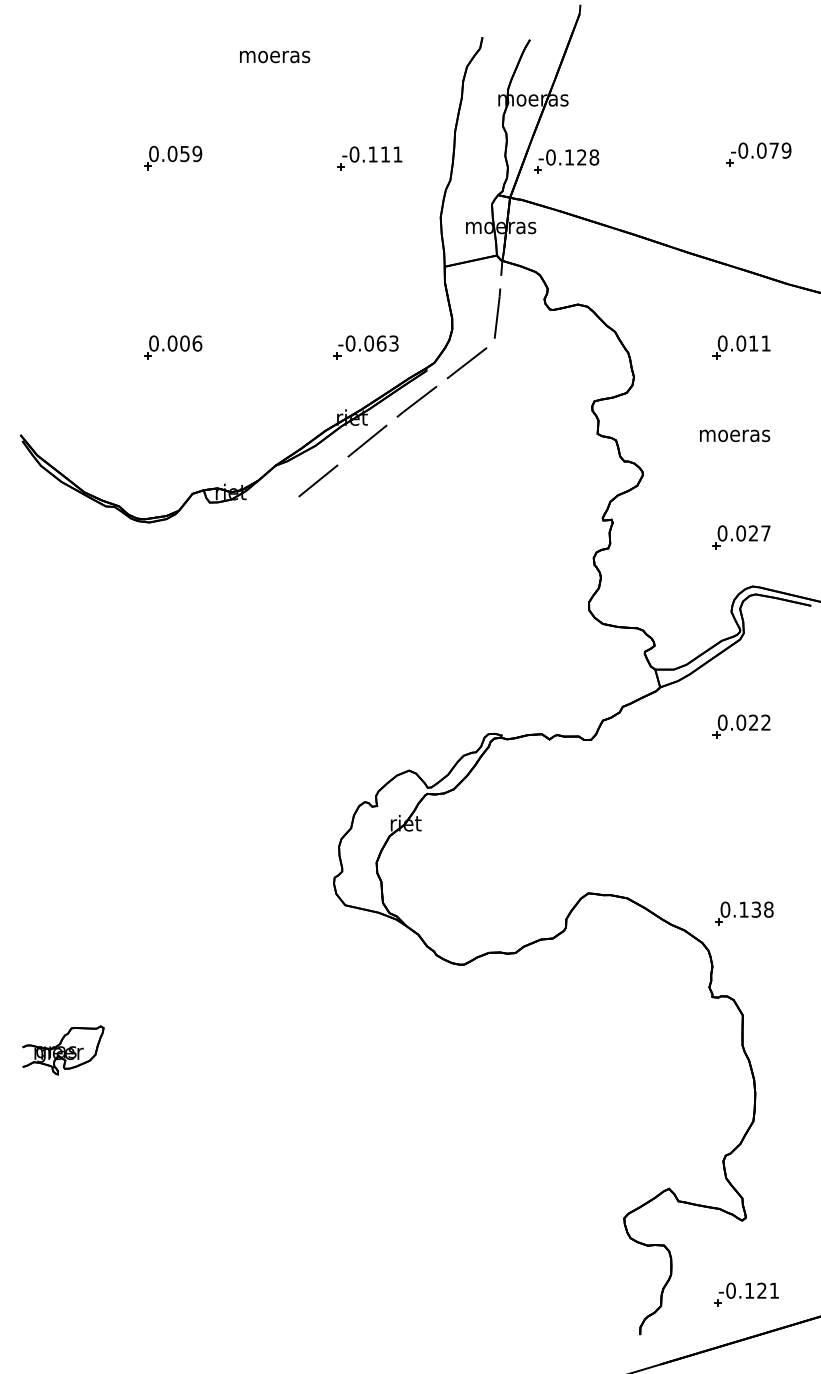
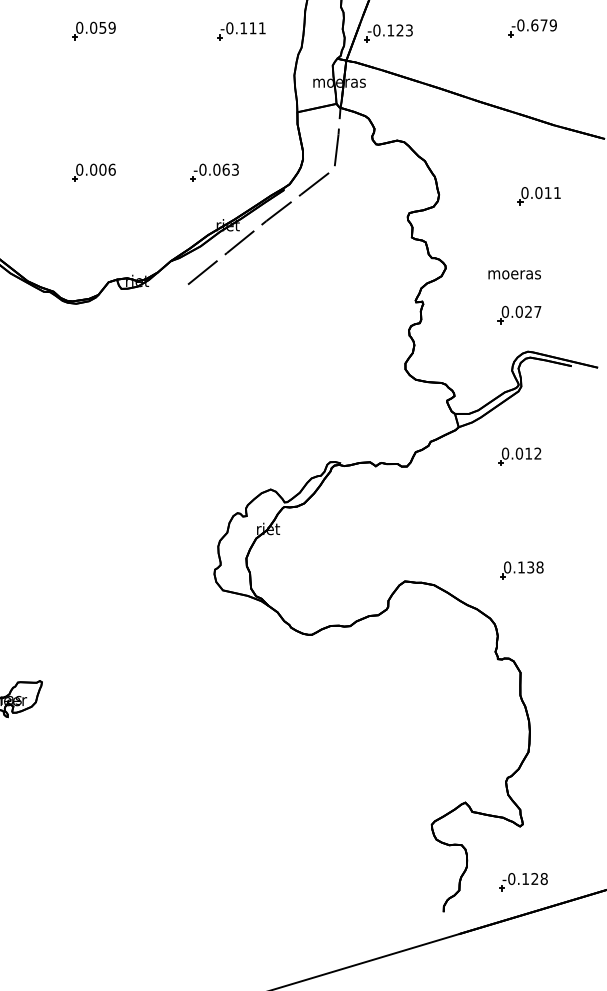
text: (761, 150) -> (534, 25), -0.079 -> -0.679
text: (594, 157) -> (409, 30), -0.128 -> -0.123
part: (365, 347) -> (214, 172), moved
part: (741, 347) -> (539, 195), moved
text: (735, 435) -> (515, 274), moved
text: (753, 722) -> (528, 453), 0.022 -> 0.012
part: (744, 913) -> (521, 570), moved
text: (774, 1290) -> (544, 878), -0.121 -> -0.128

